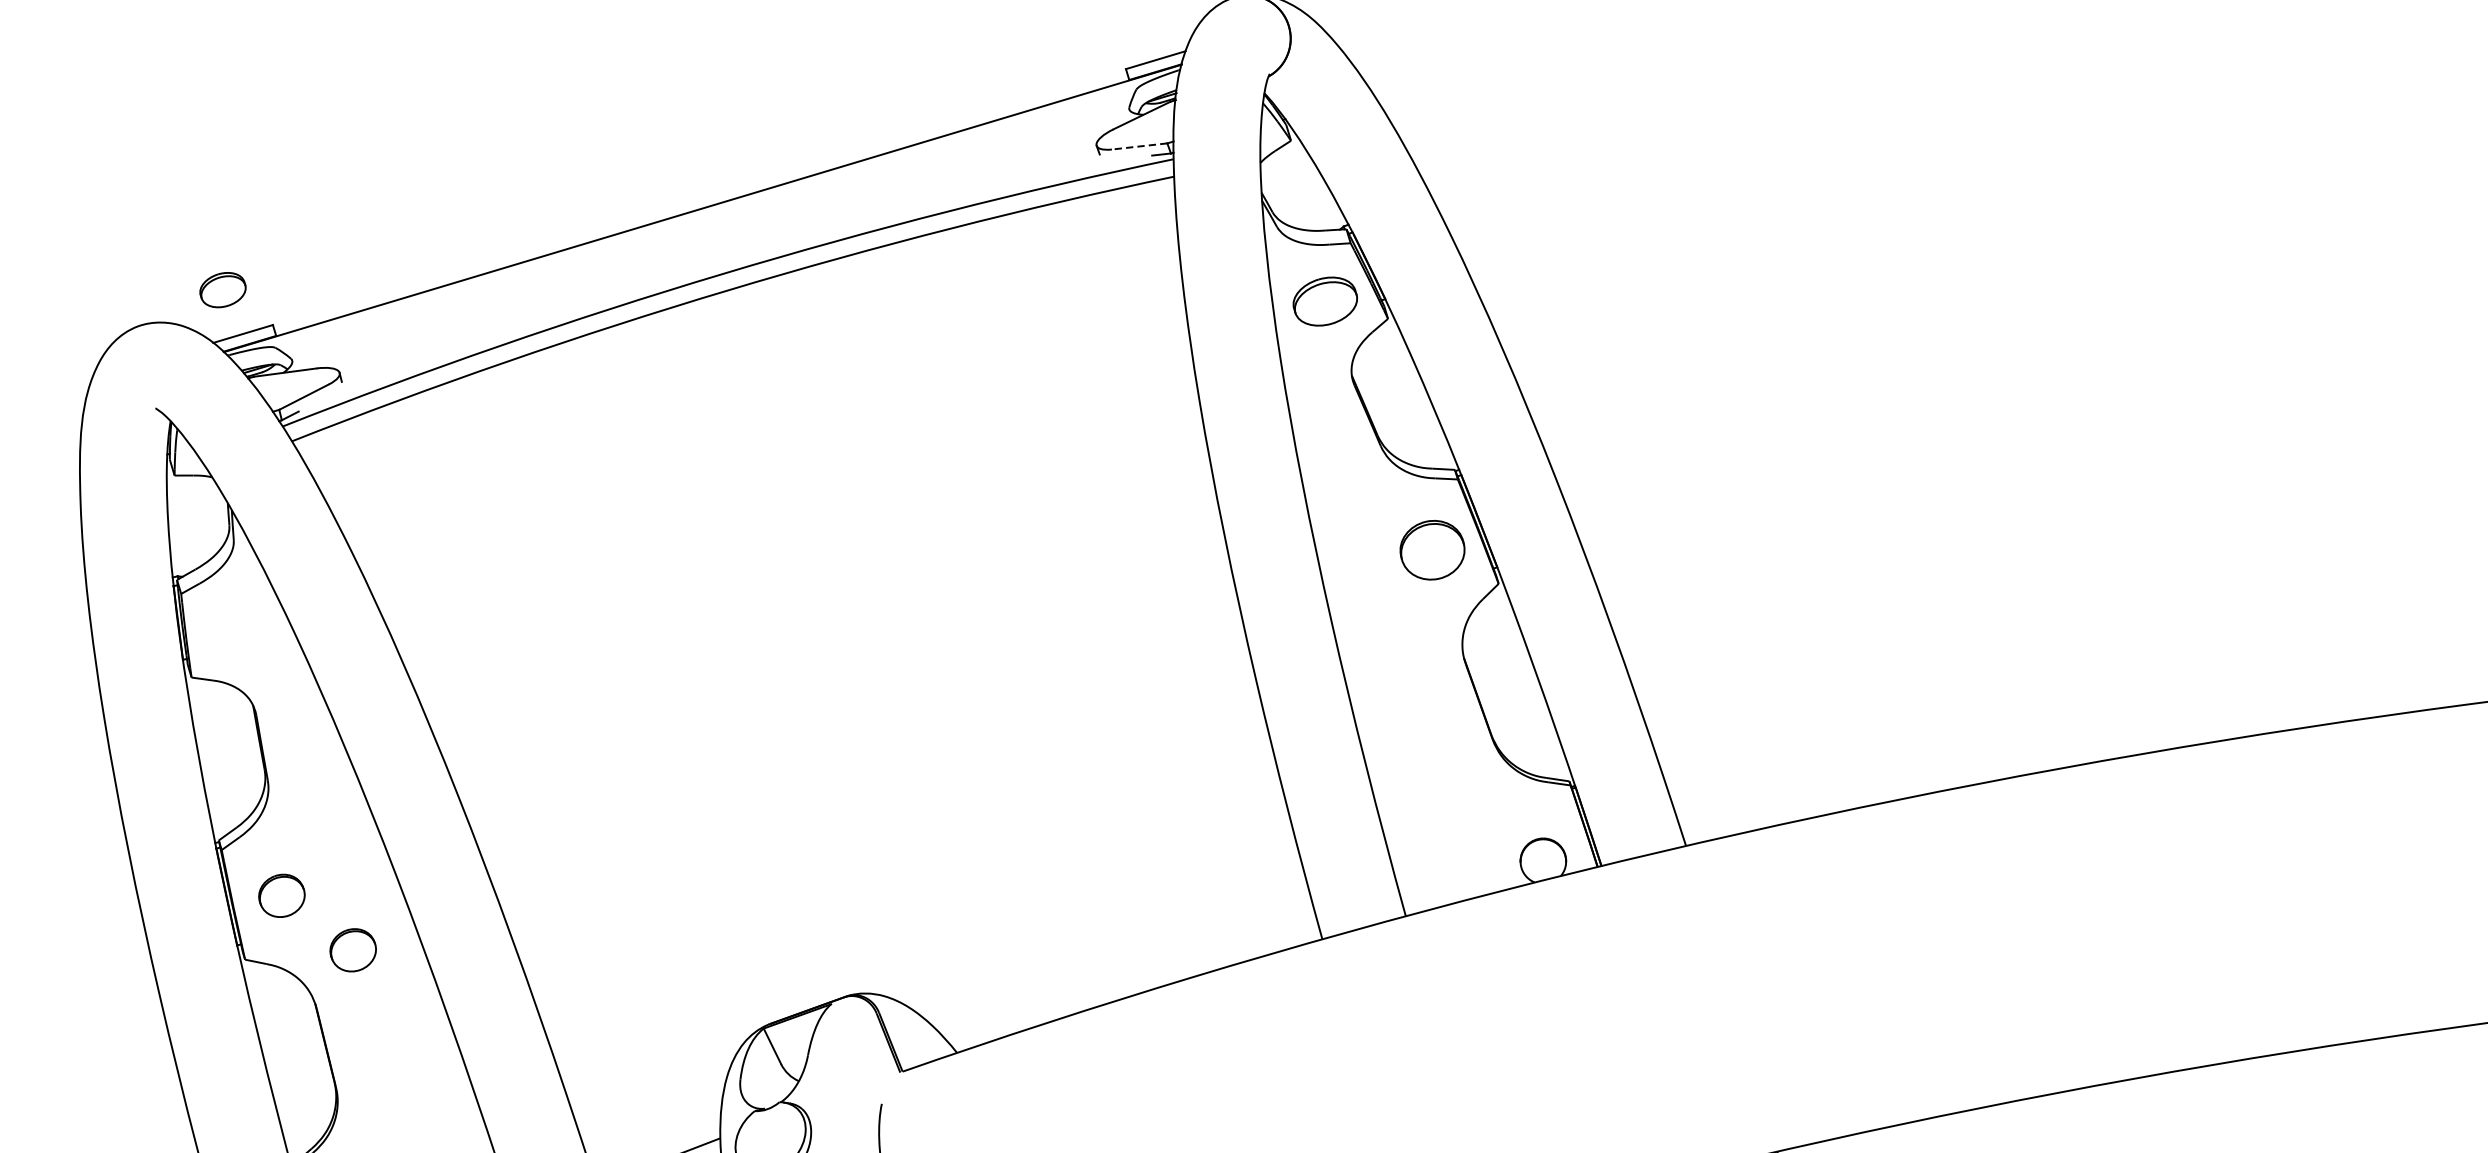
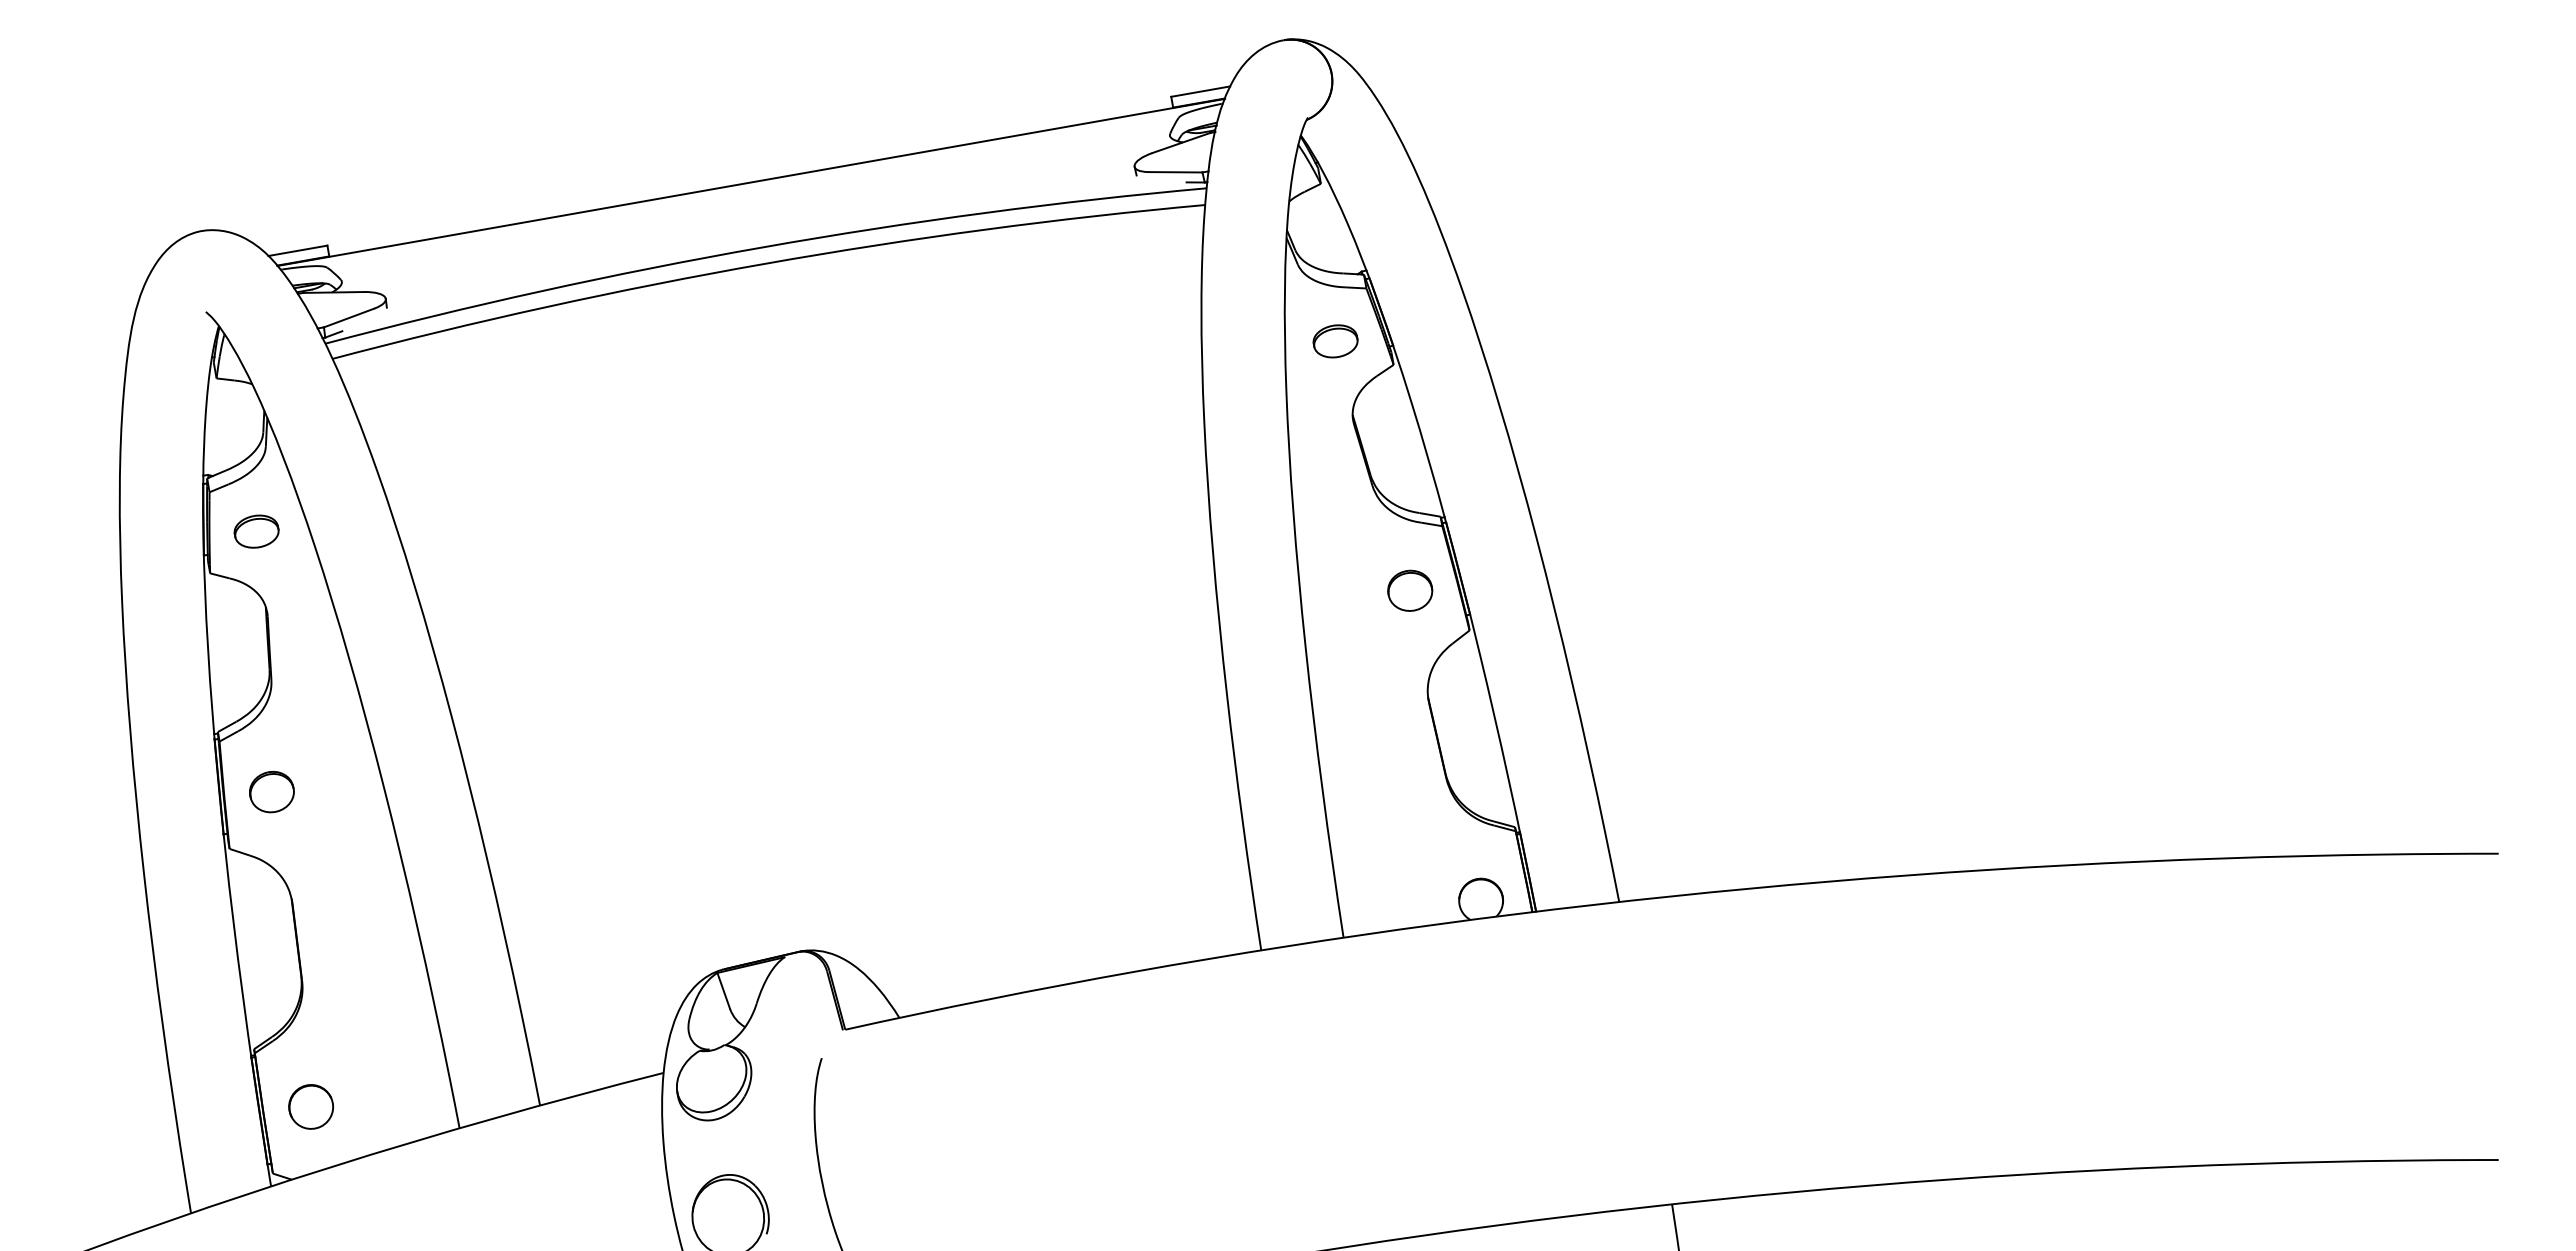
line: (1139, 146) -> (1175, 172), dashed -> solid
part: (222, 289) -> (256, 531), moved
part: (1325, 301) -> (1335, 341), size x0.71
part: (1432, 549) -> (1410, 590), size x0.71
part: (352, 949) -> (333, 851), removed

